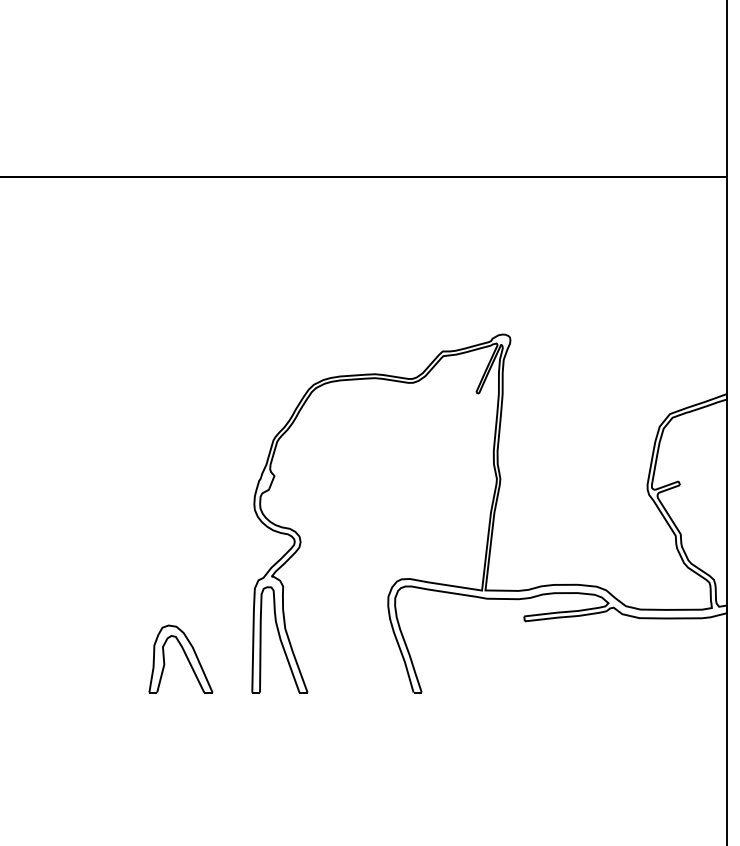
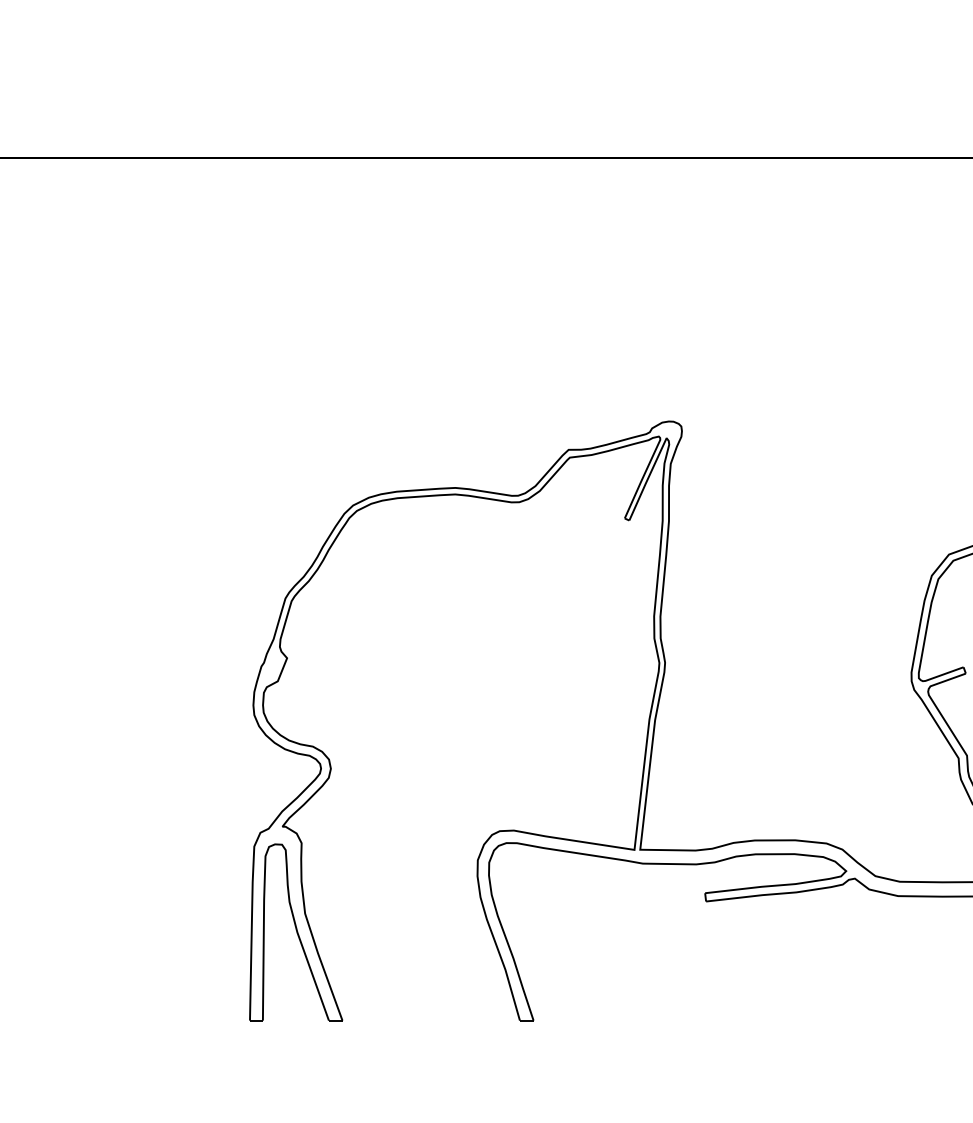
part: (180, 658) -> (129, 963), removed

